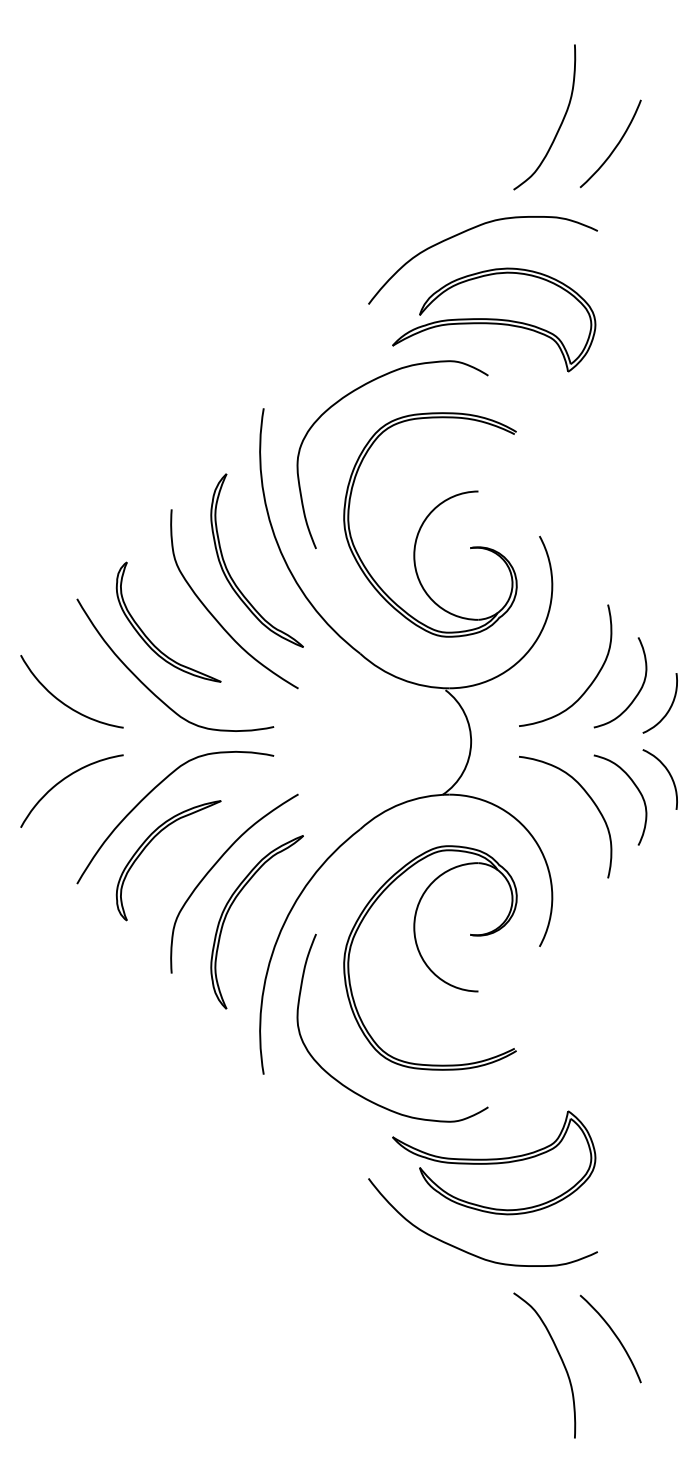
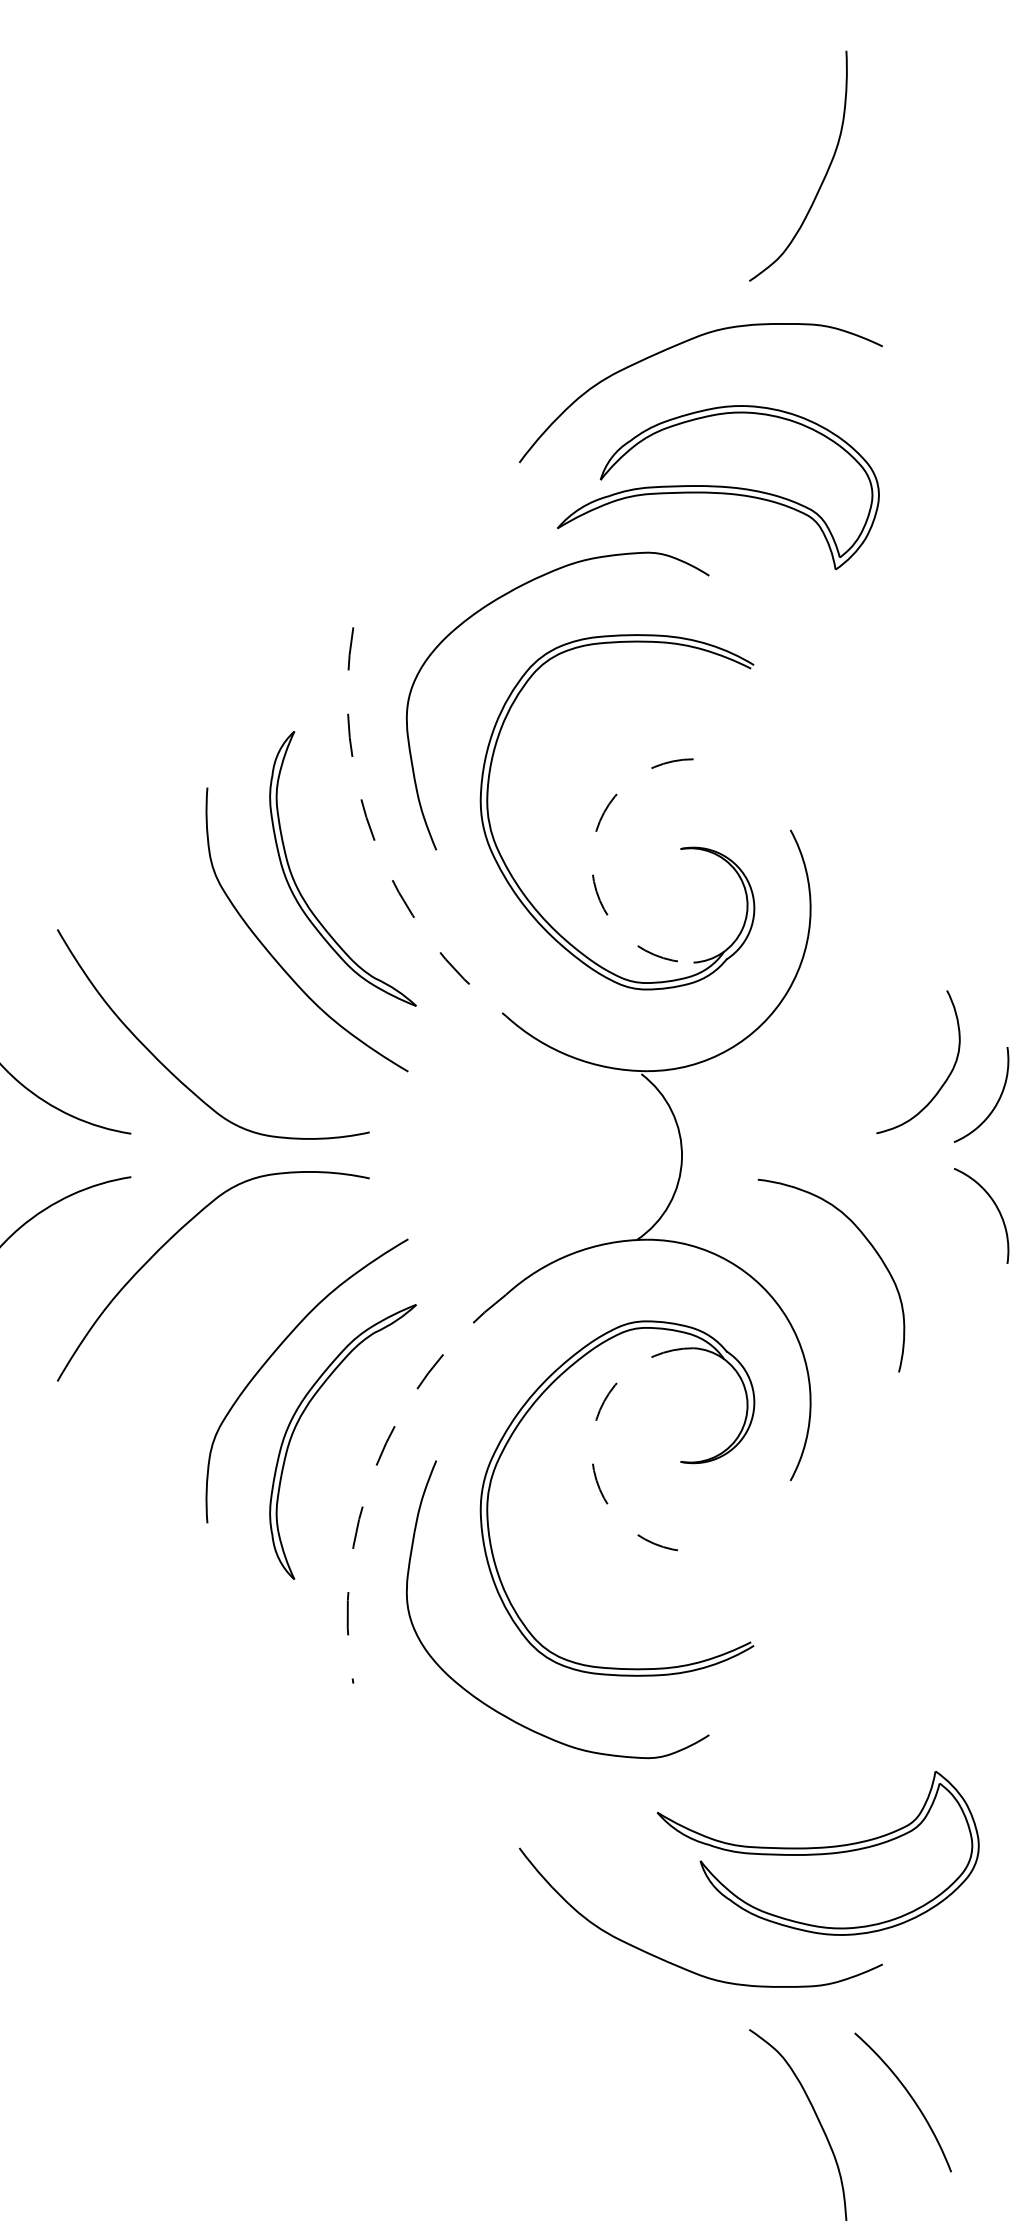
curve: (614, 147) -> (909, 214), removed
arc: (277, 544) -> (375, 843), solid -> dashed
arc: (414, 555) -> (592, 860), solid -> dashed
part: (149, 638) -> (172, 992), removed
curve: (589, 684) -> (869, 1065), removed
curve: (635, 787) -> (942, 1228), removed
part: (149, 844) -> (172, 1318), removed
arc: (414, 927) -> (592, 1450), solid -> dashed
arc: (277, 938) -> (375, 1467), solid -> dashed
part: (494, 1162) -> (818, 1852), moved

